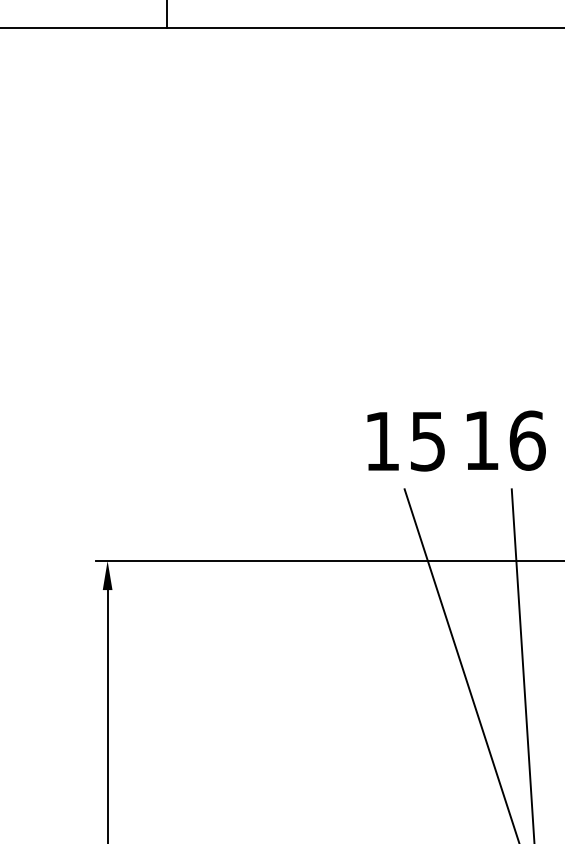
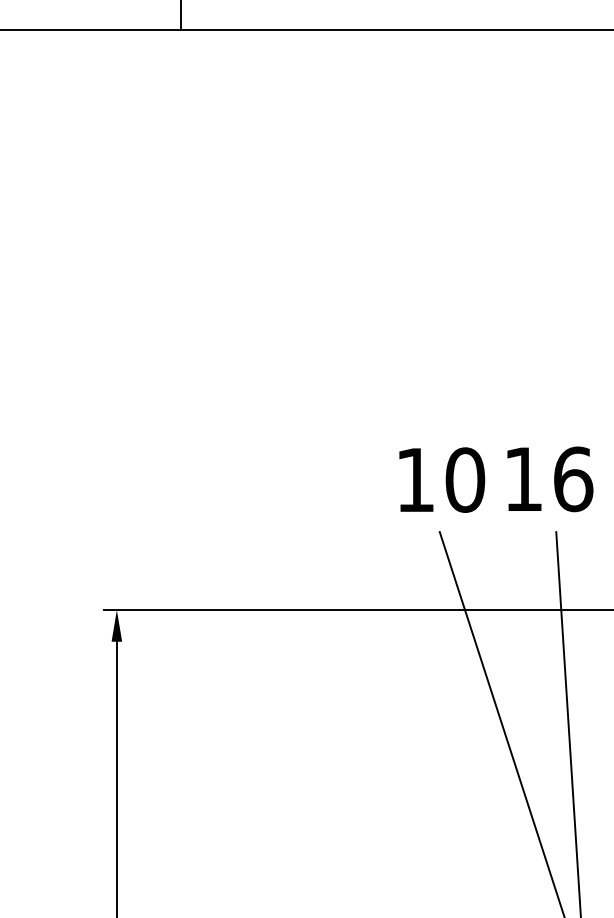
text: (428, 440) -> (465, 479), 15 -> 10

